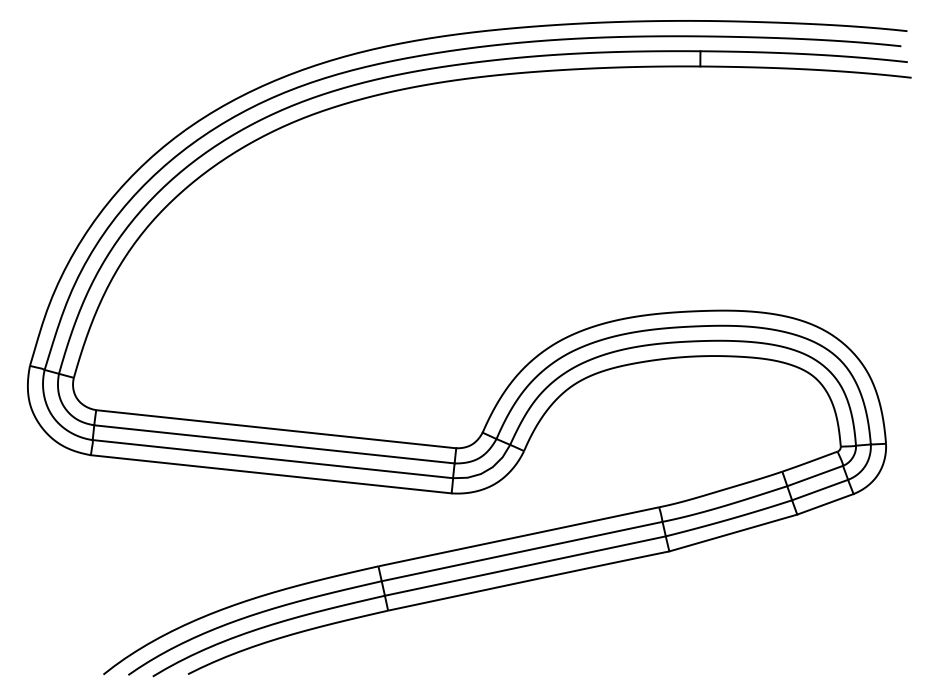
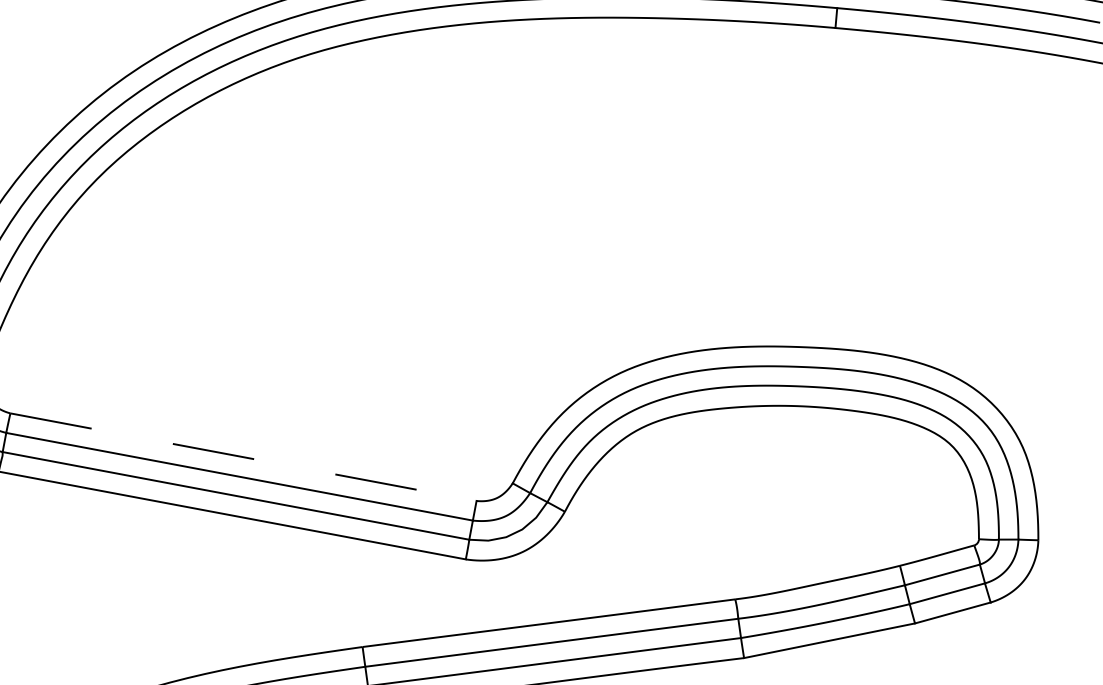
line: (276, 429) -> (243, 457), solid -> dashed

